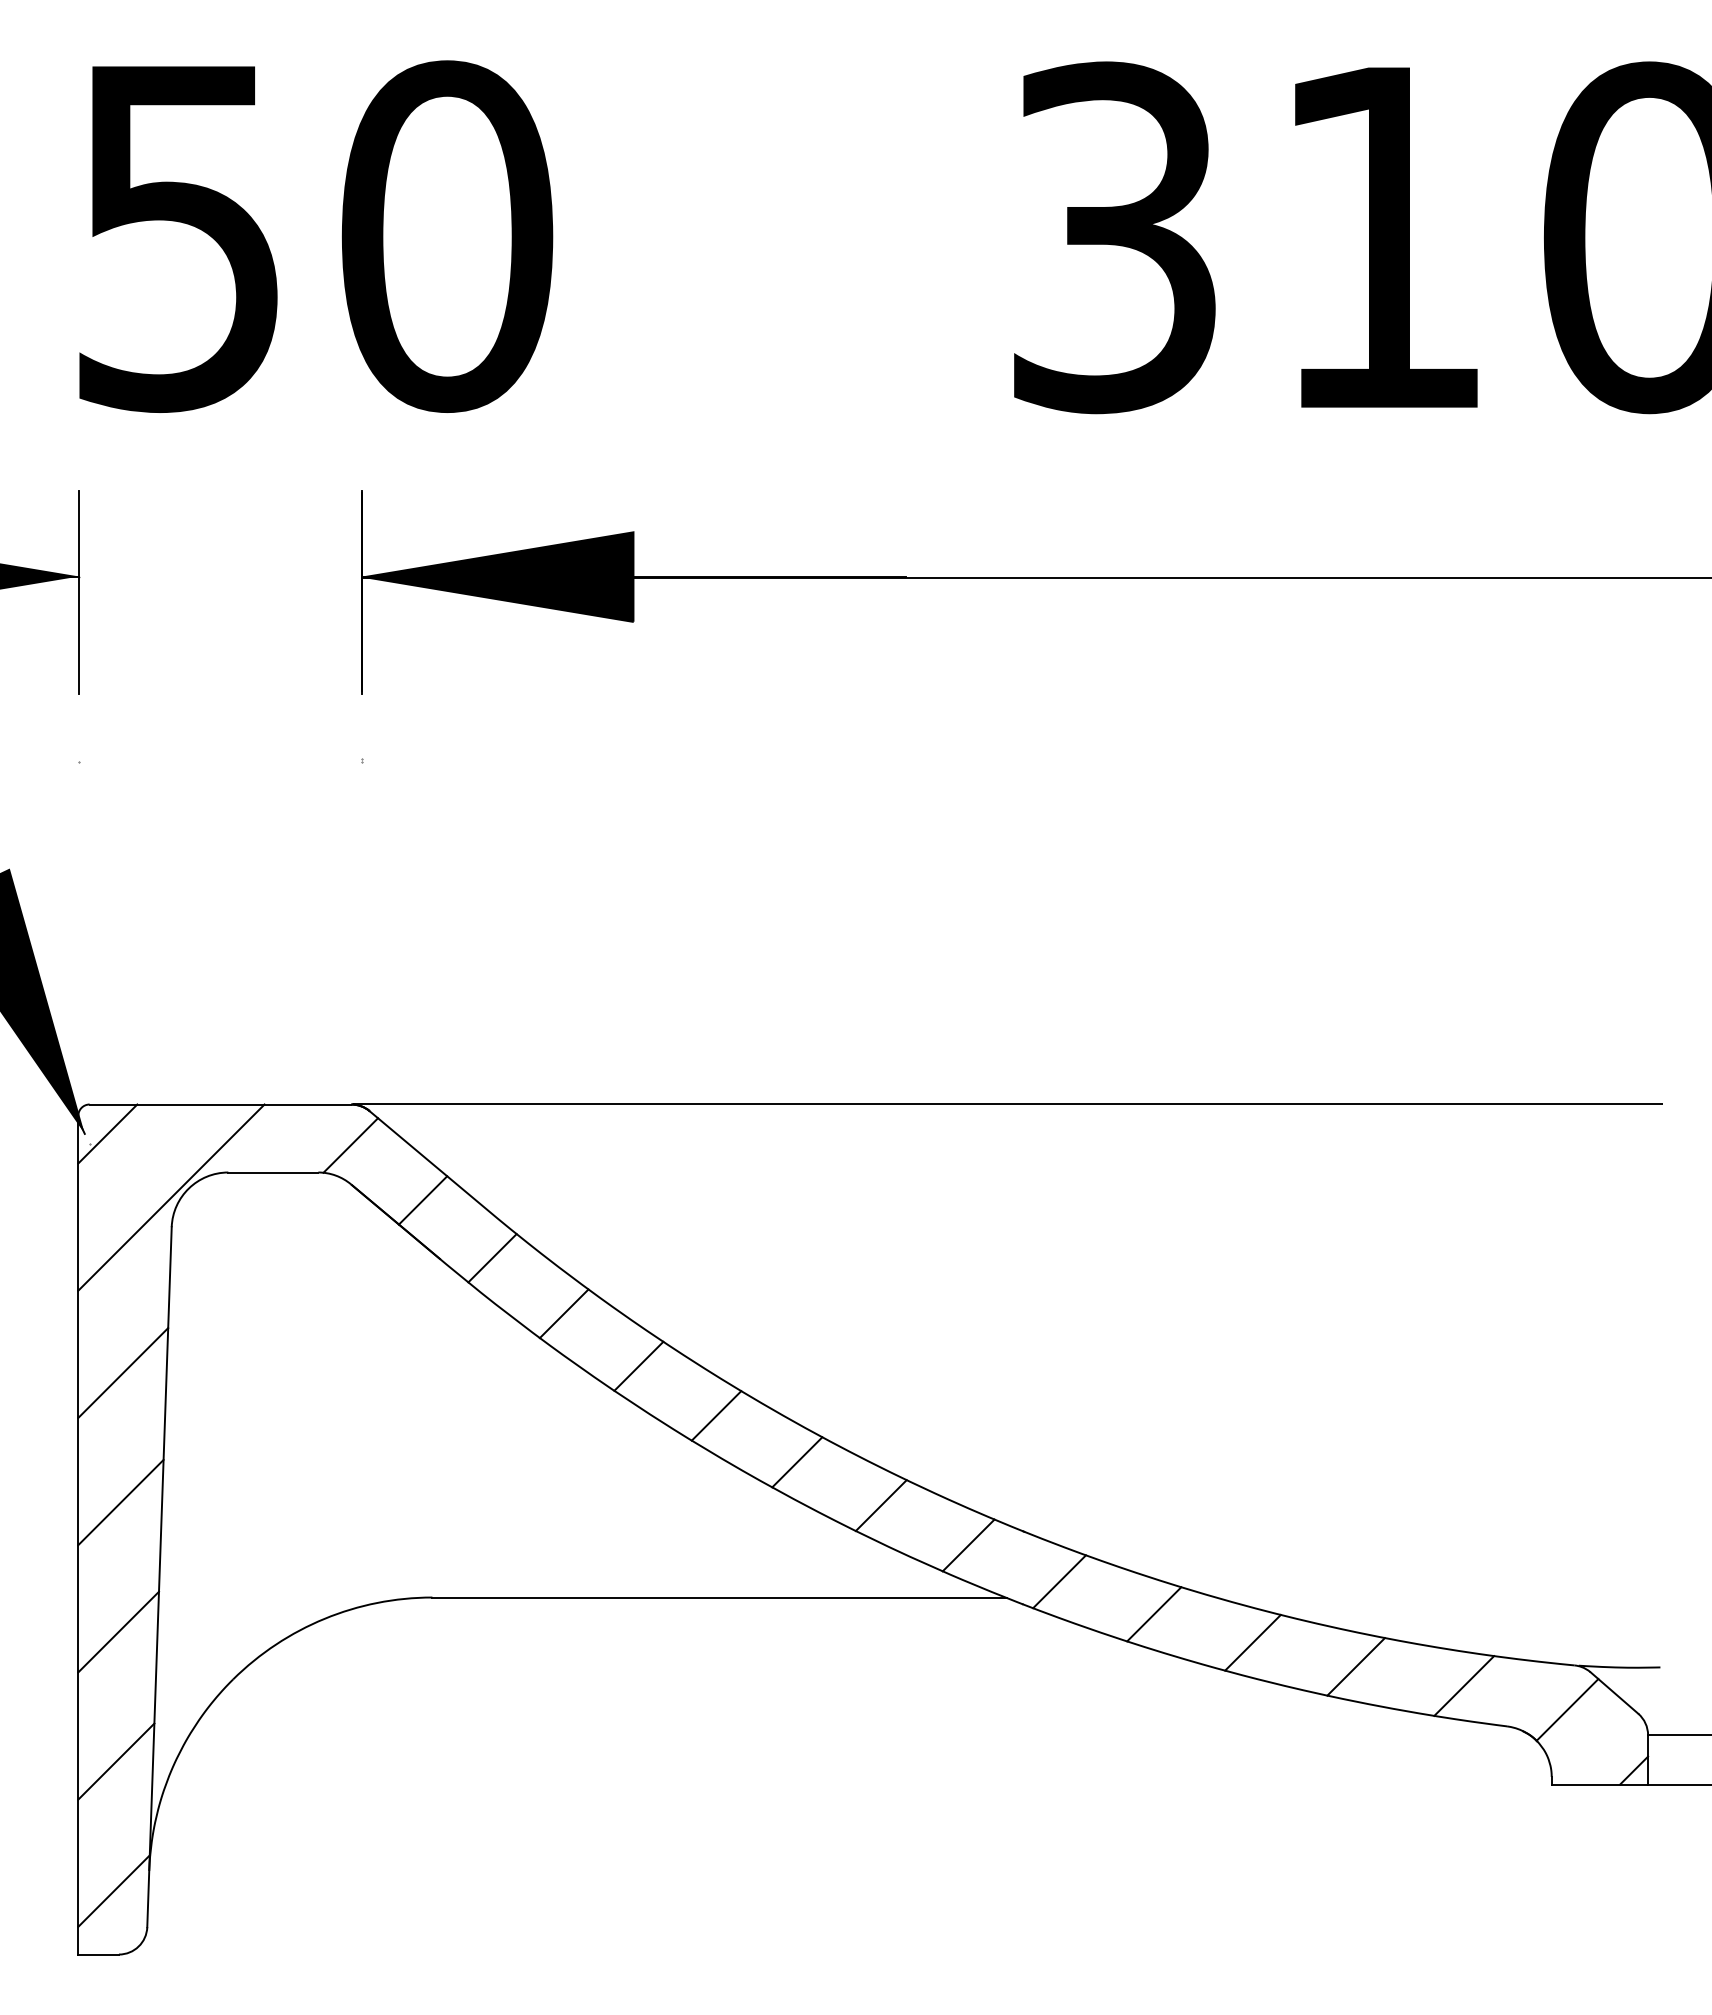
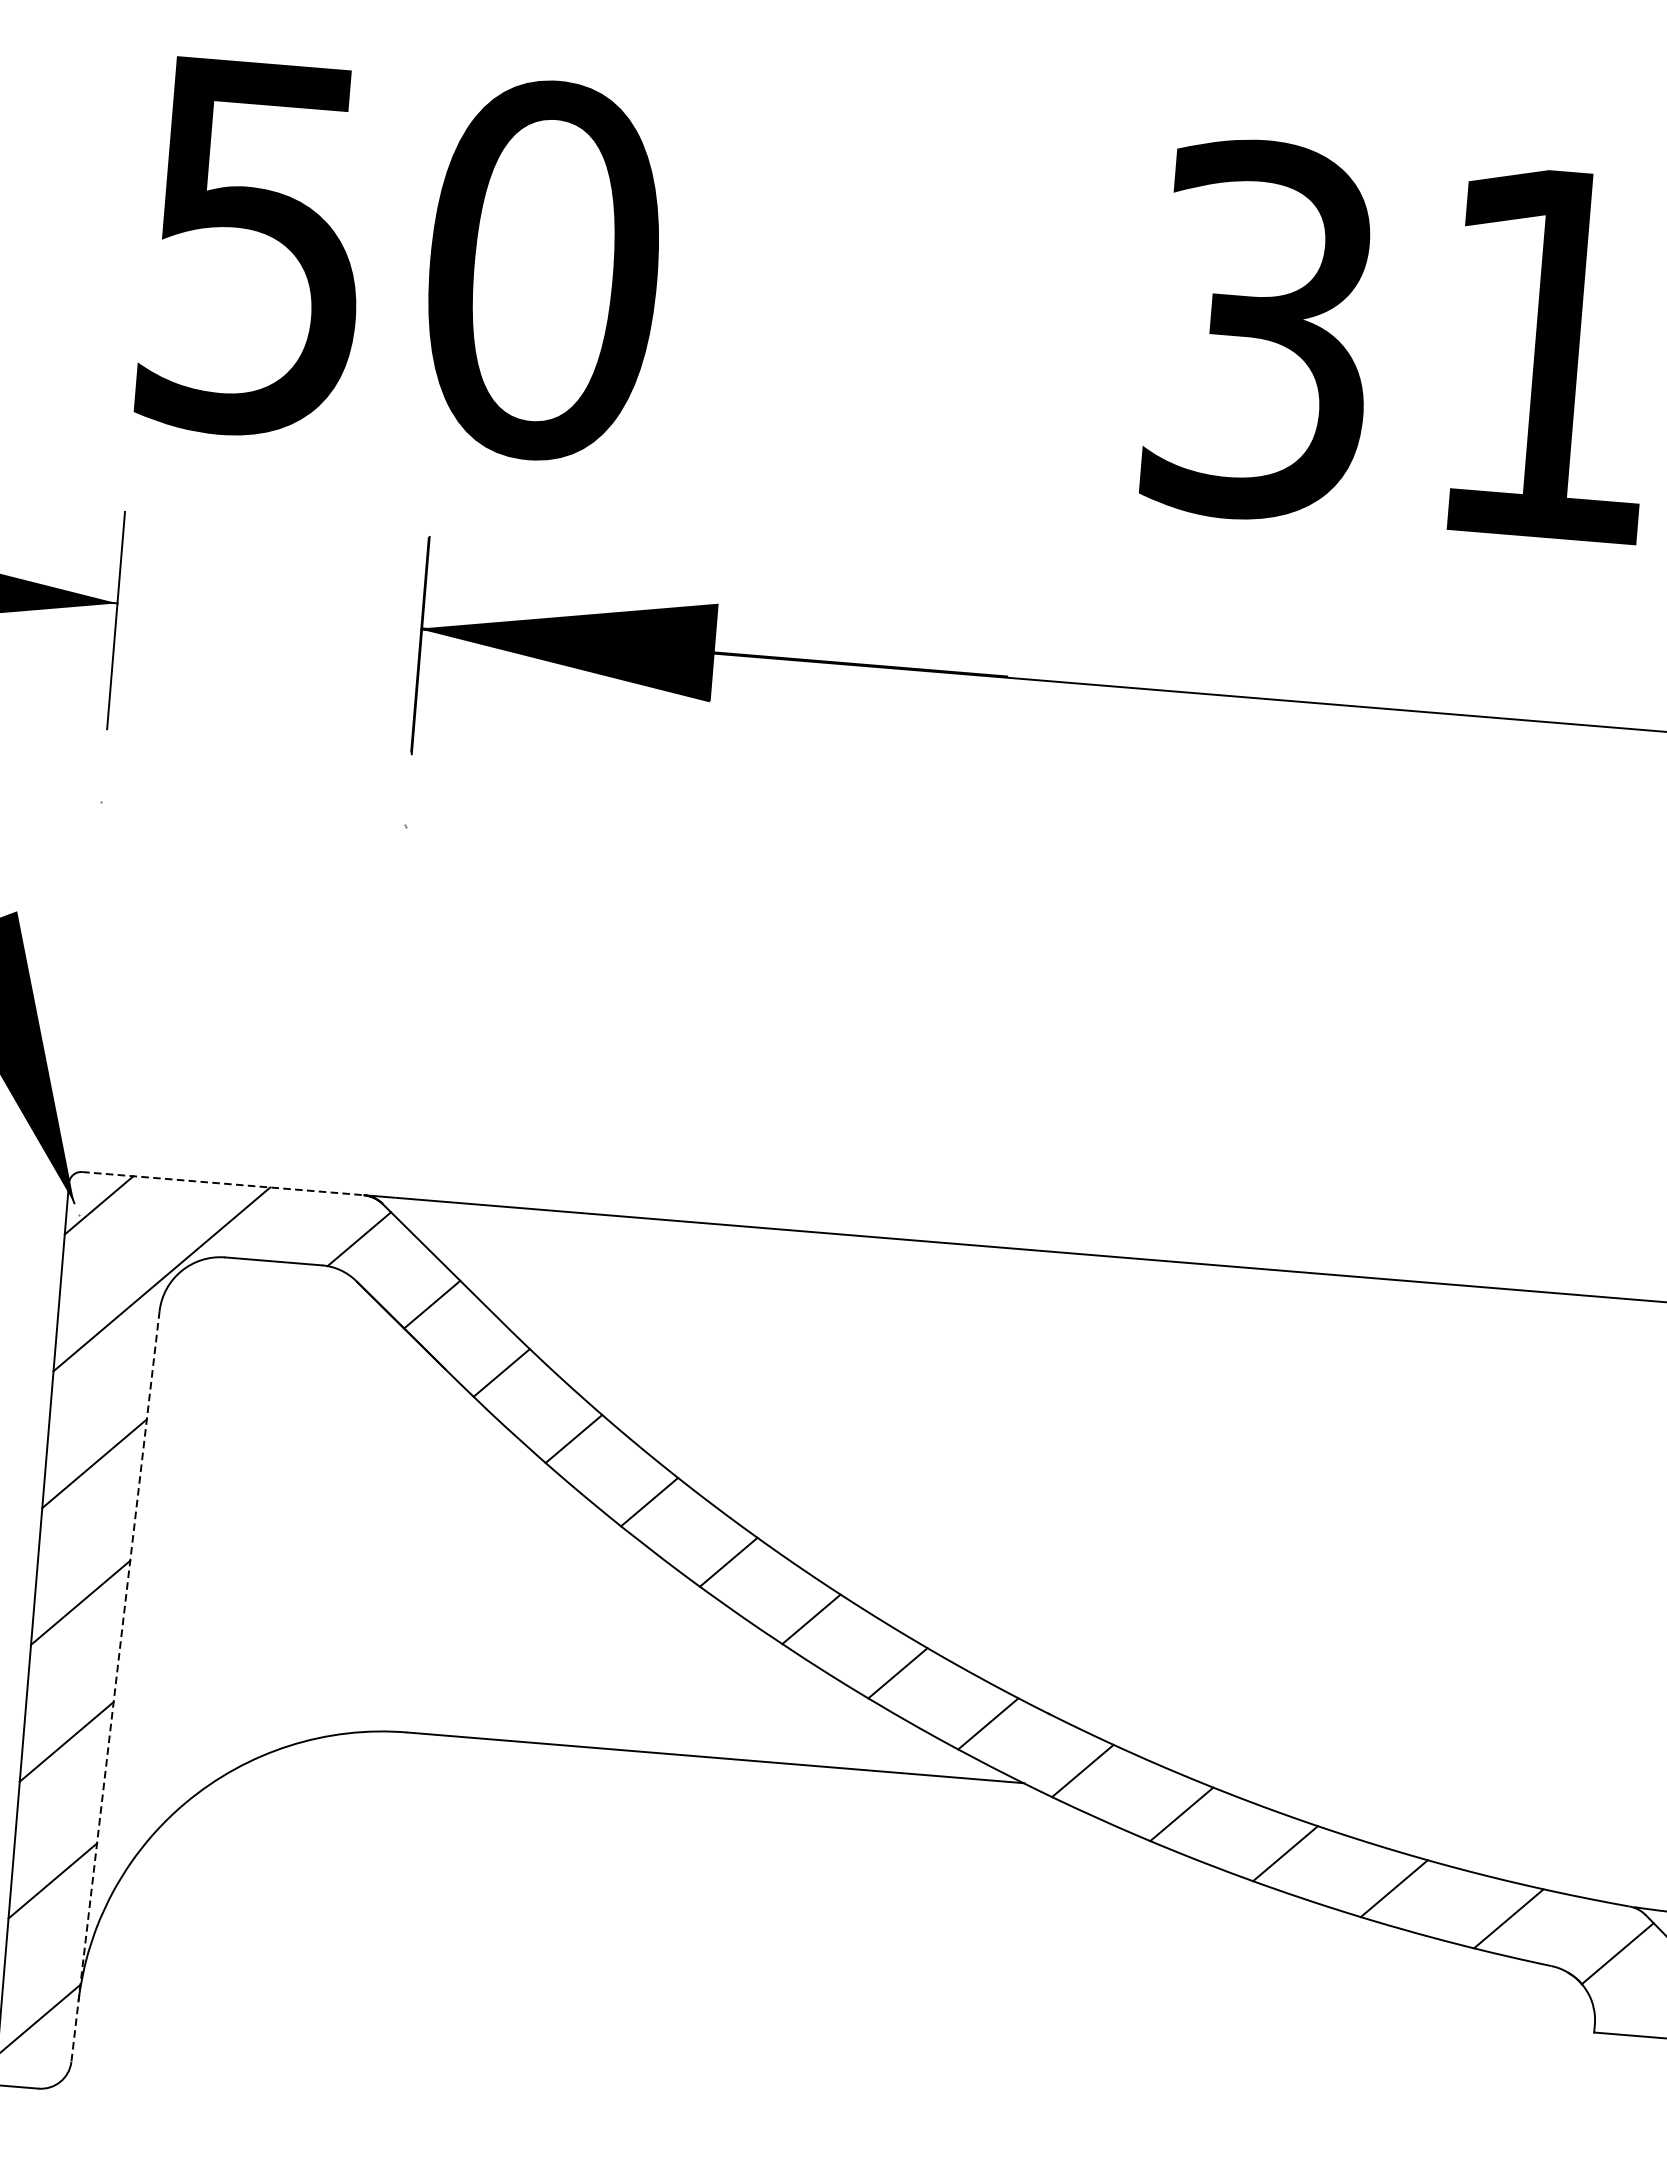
line: (220, 1104) -> (222, 1183), solid -> dashed
line: (159, 1577) -> (115, 1686), solid -> dashed

